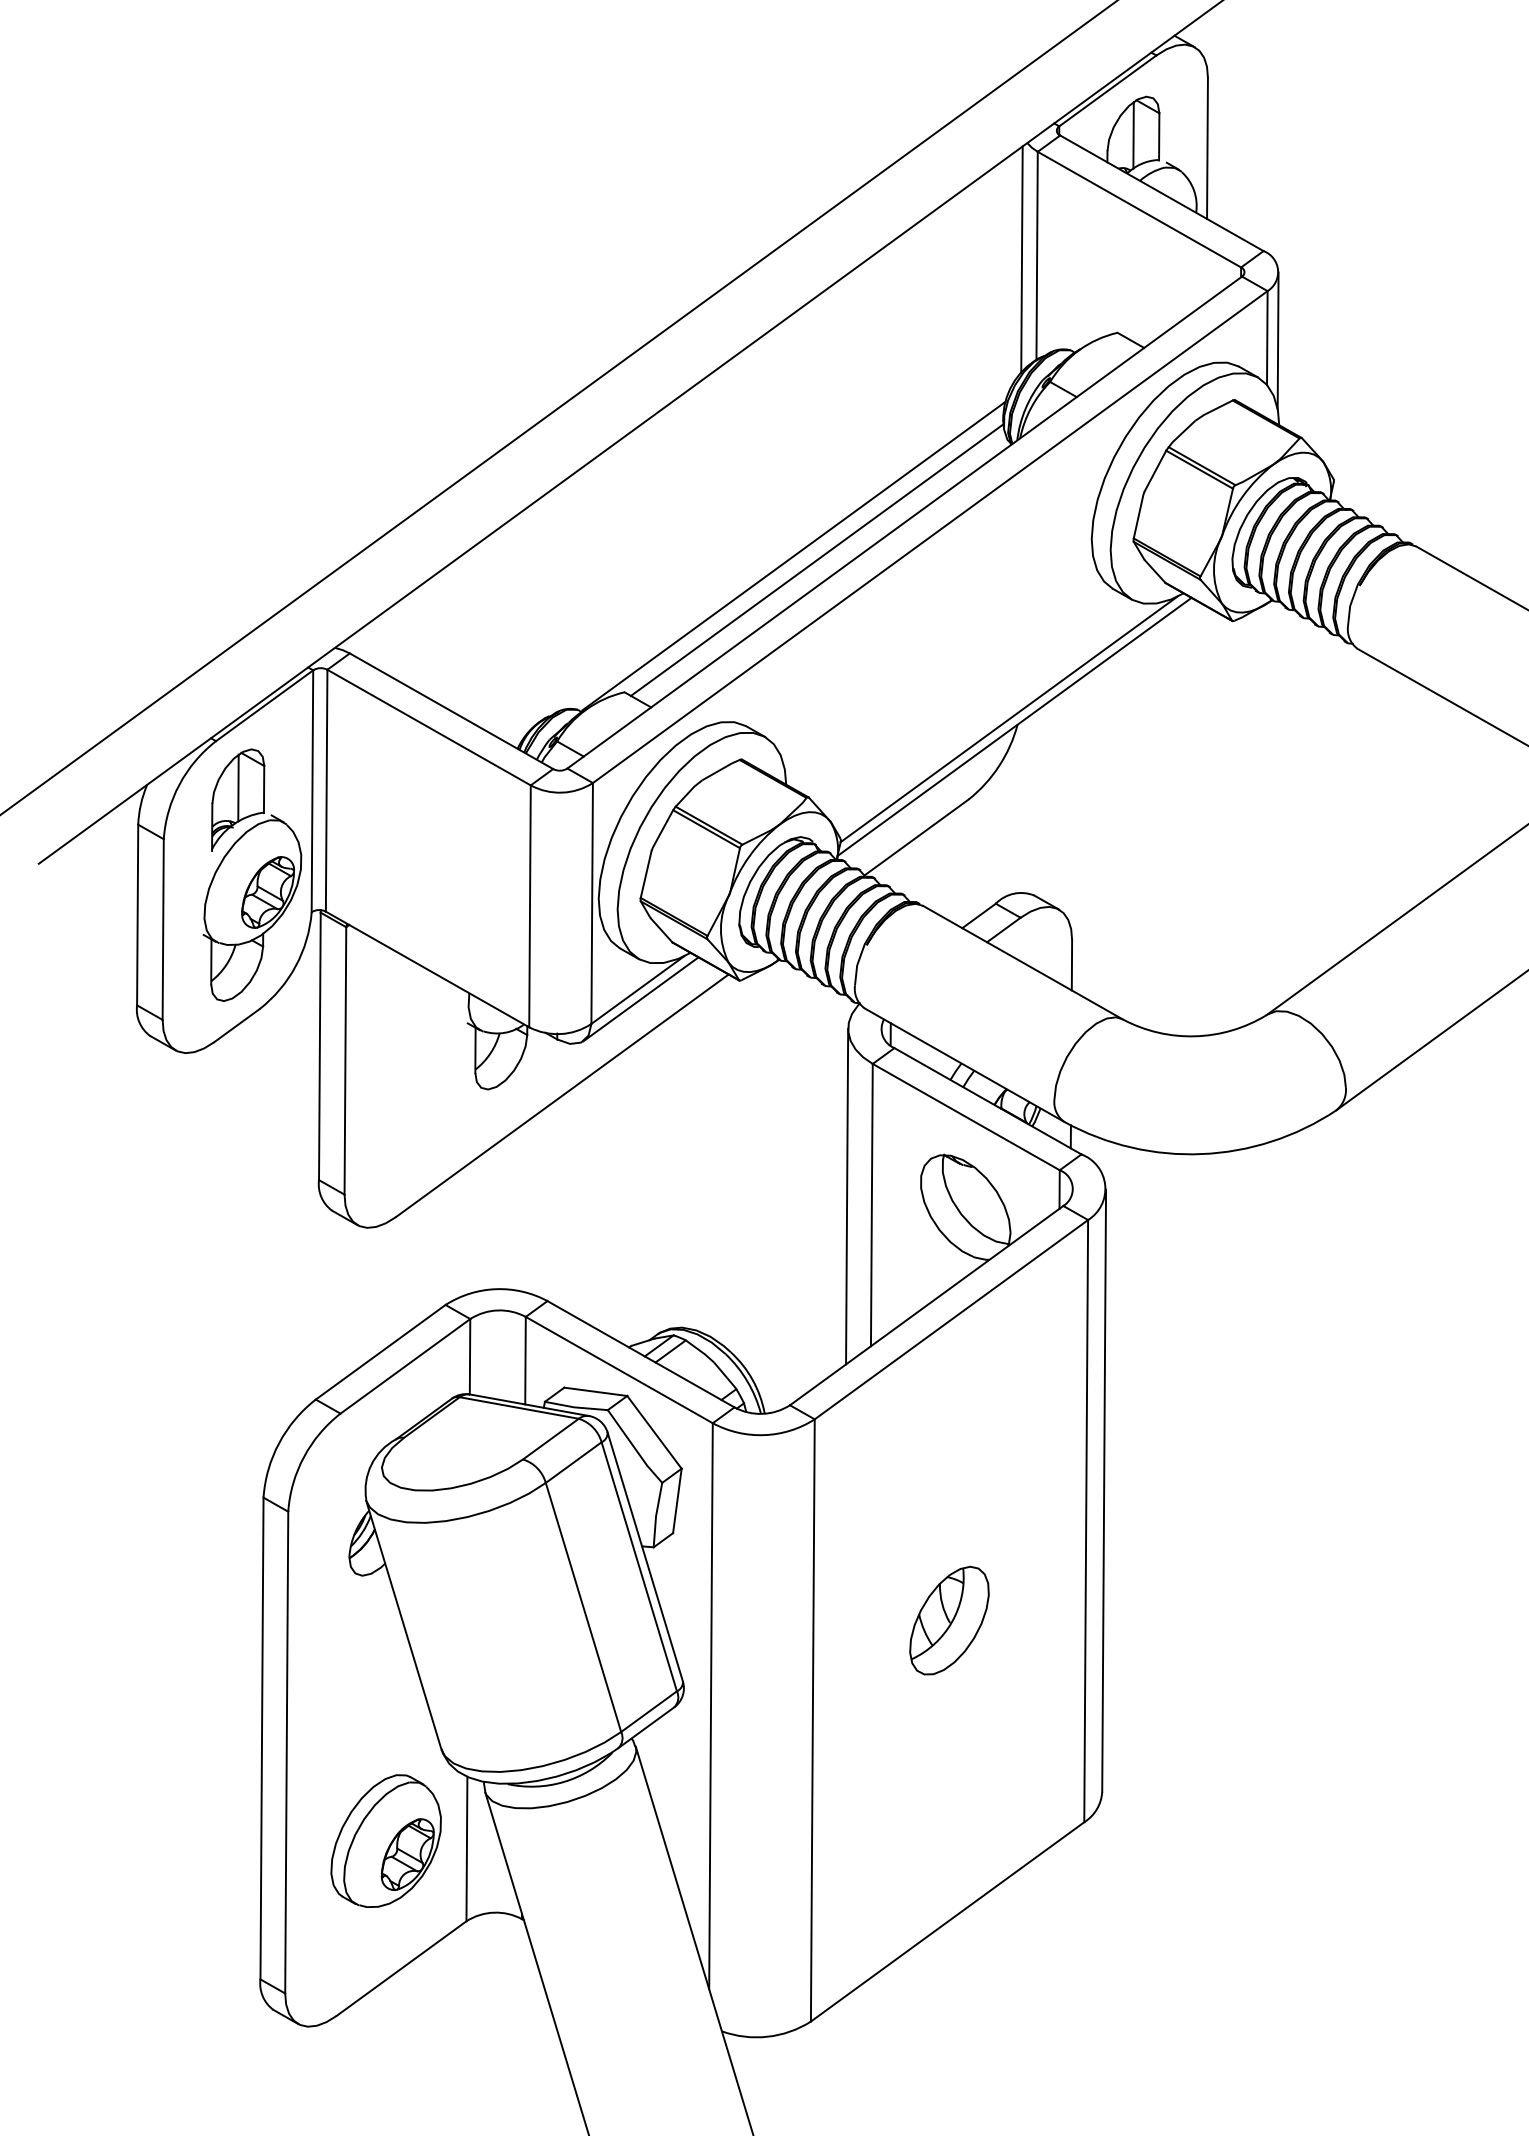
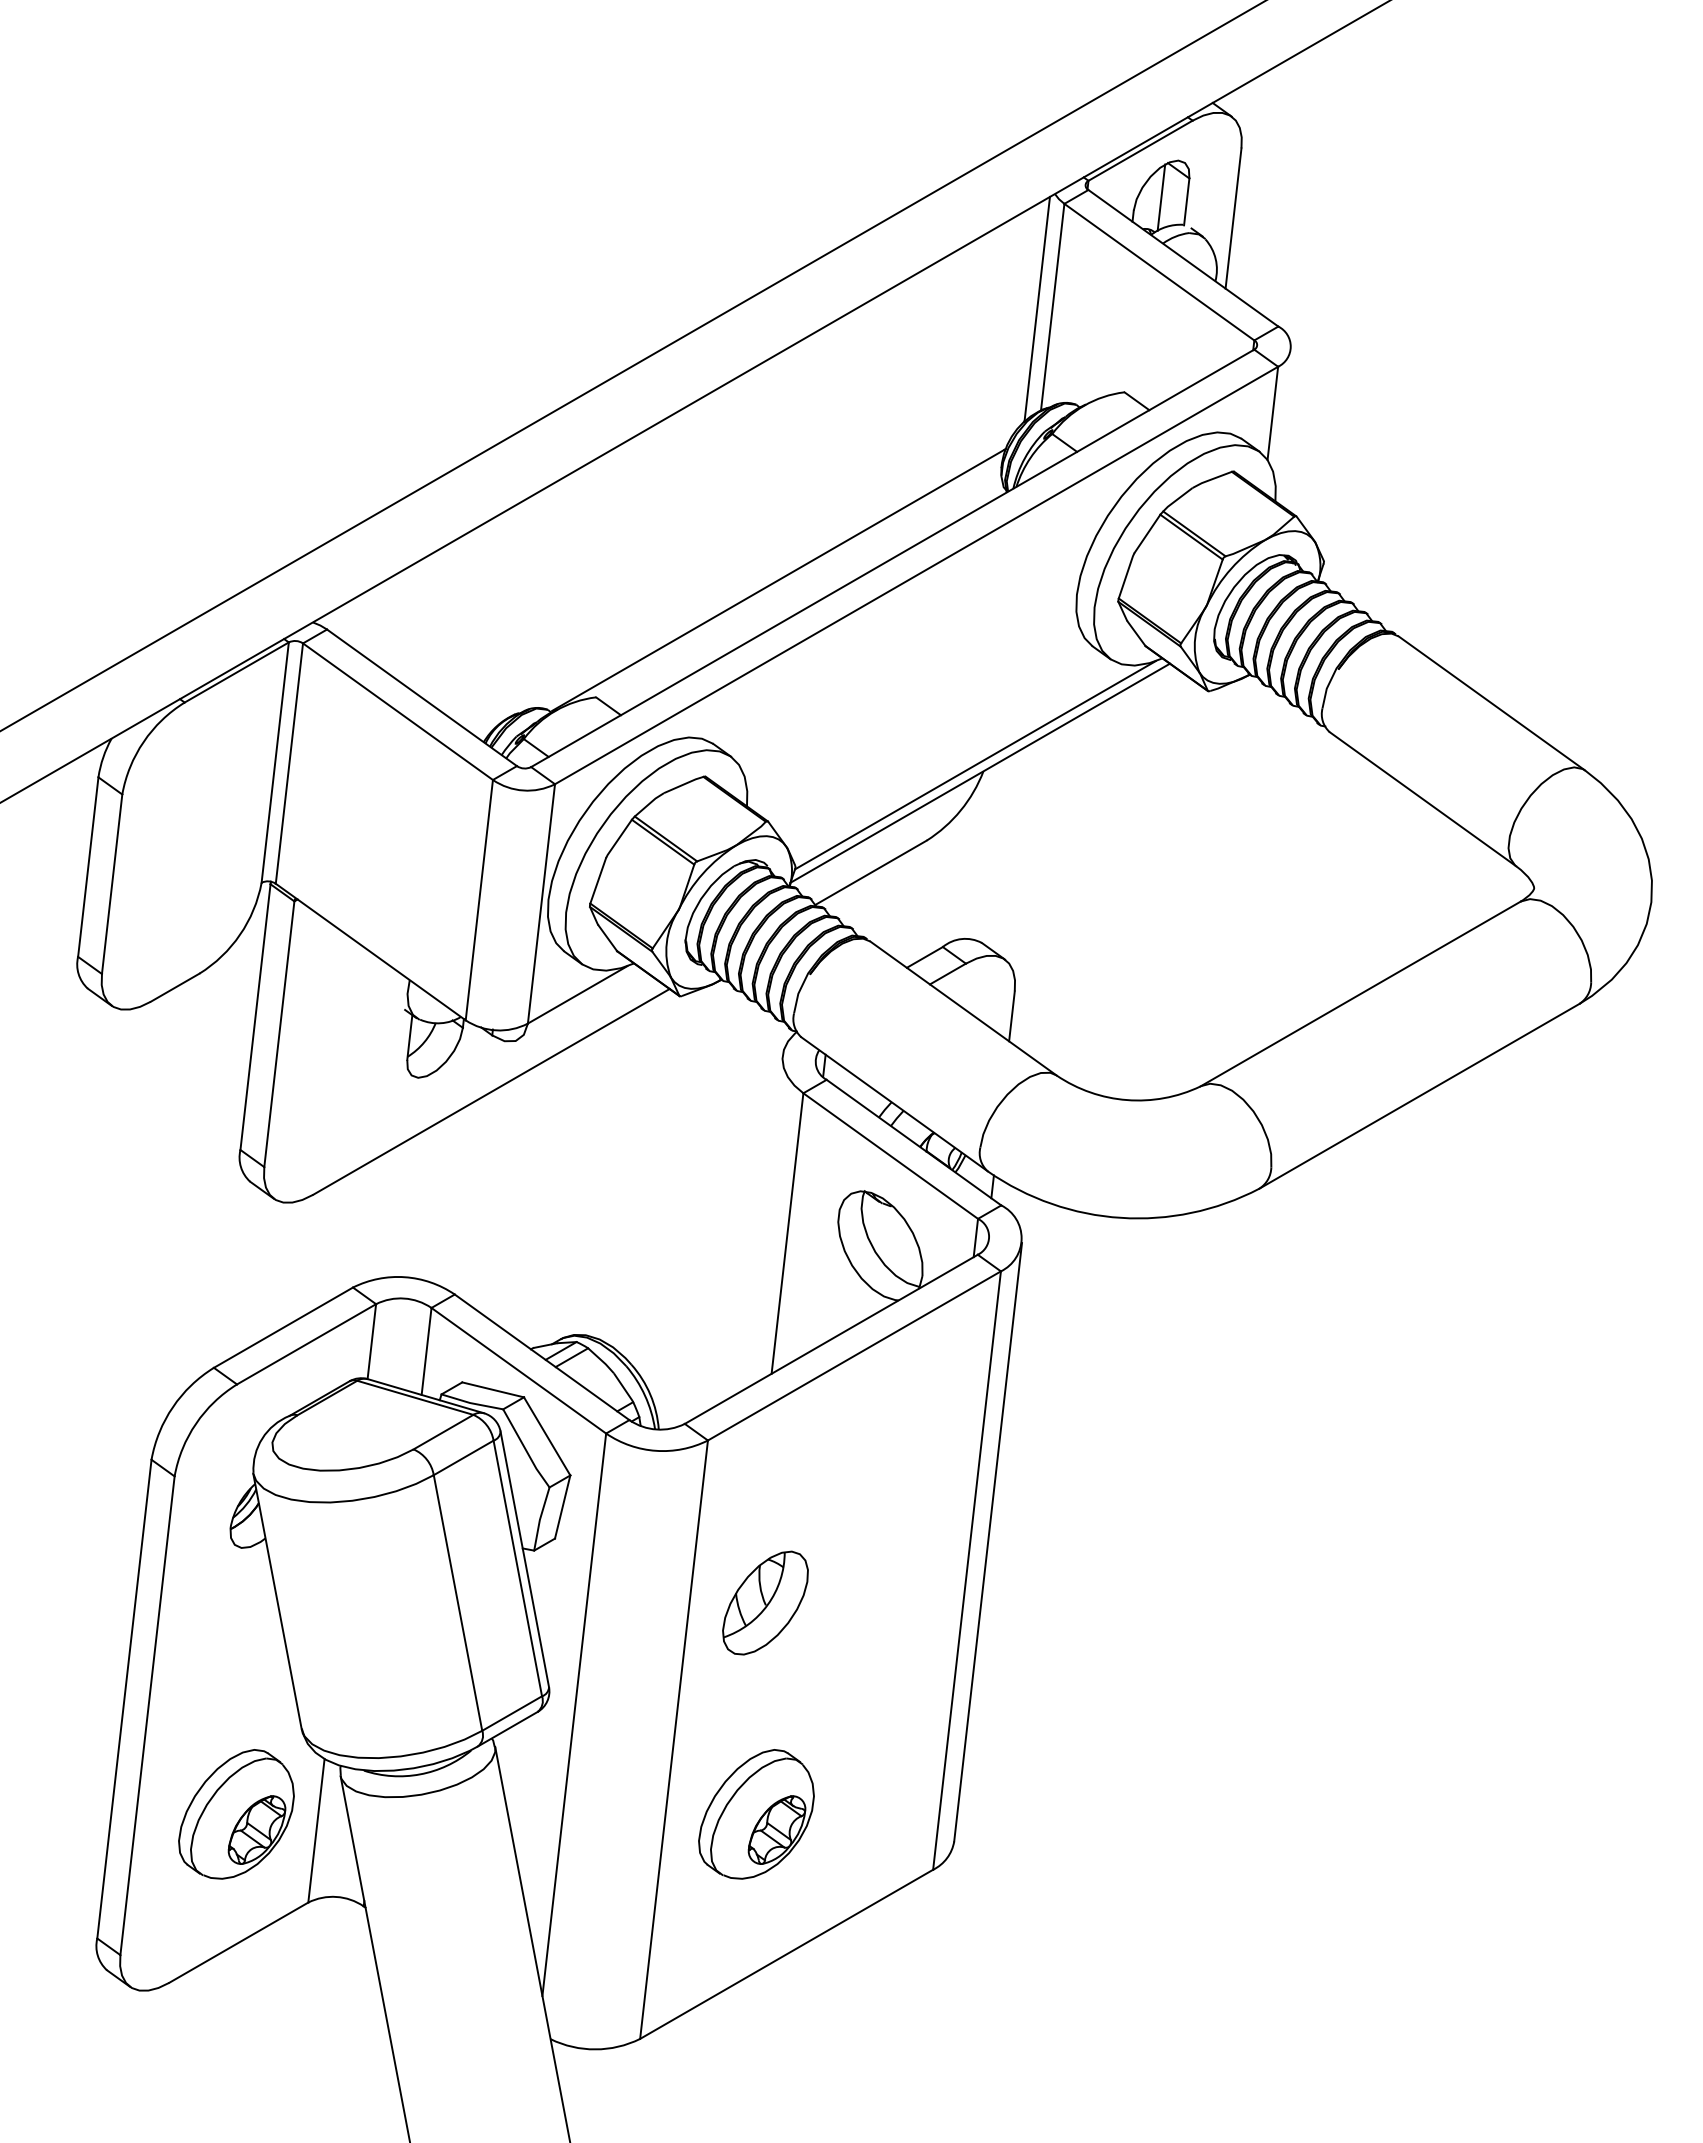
line: (1277, 341) -> (1282, 417), removed
line: (817, 560) -> (801, 586), removed
part: (250, 873) -> (204, 837), removed
line: (640, 999) -> (579, 1004), removed
line: (846, 1196) -> (763, 1222), removed
part: (949, 1620) -> (765, 1602), moved
part: (902, 1786) -> (756, 1814), added

